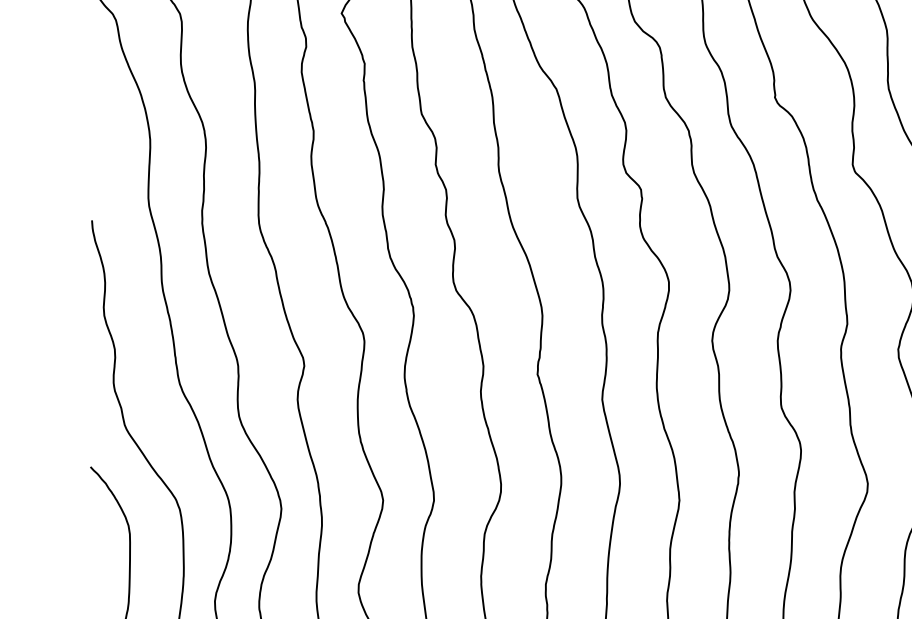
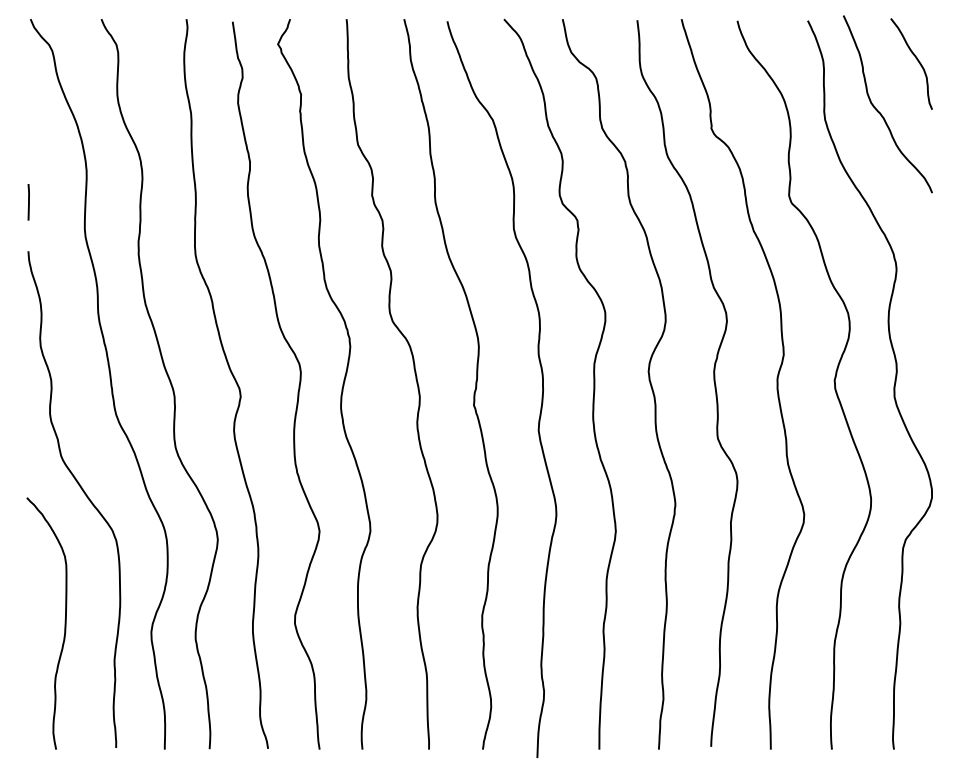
line: (92, 171) -> (28, 202), added

